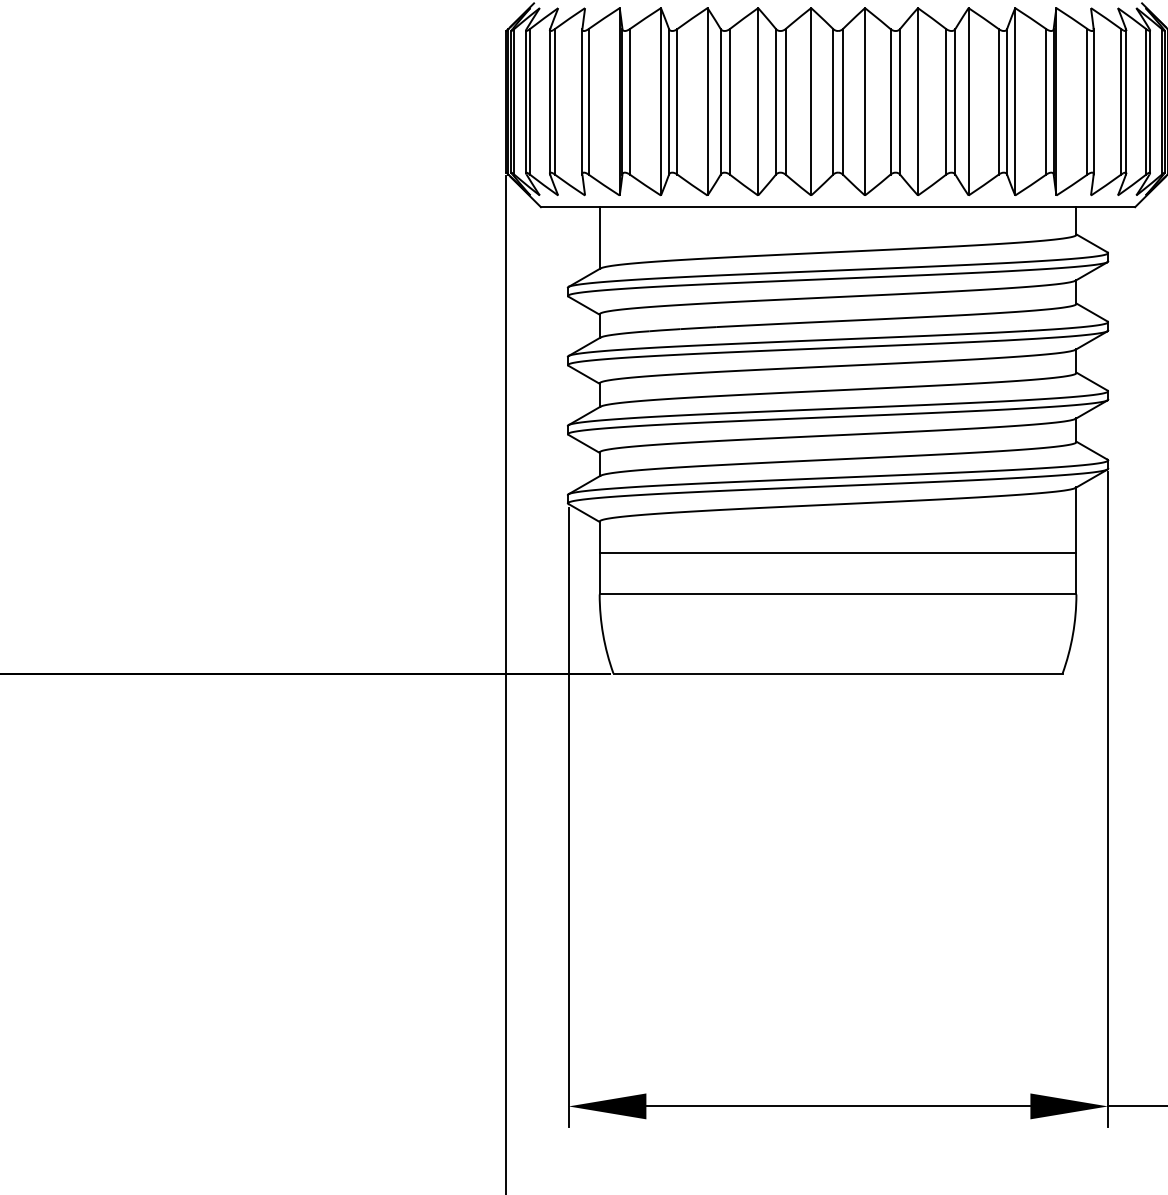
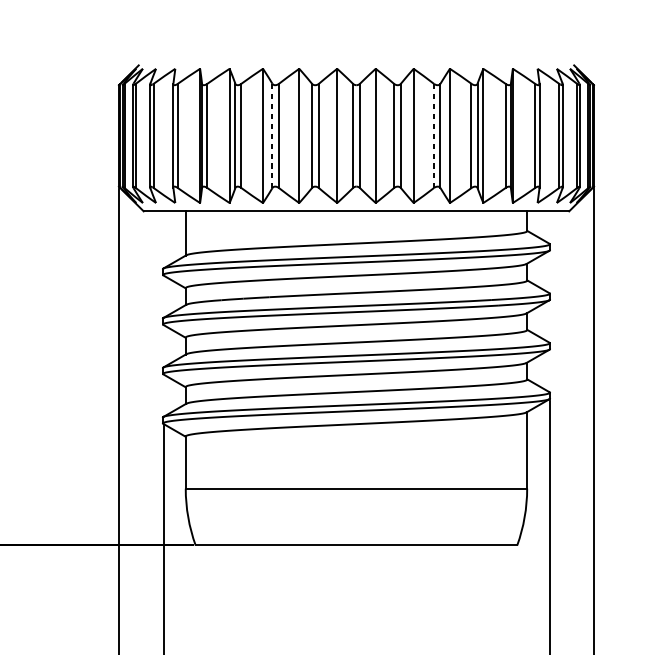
line: (720, 101) -> (272, 135), solid -> dashed
line: (946, 101) -> (434, 135), solid -> dashed
line: (837, 552) -> (356, 458), removed

